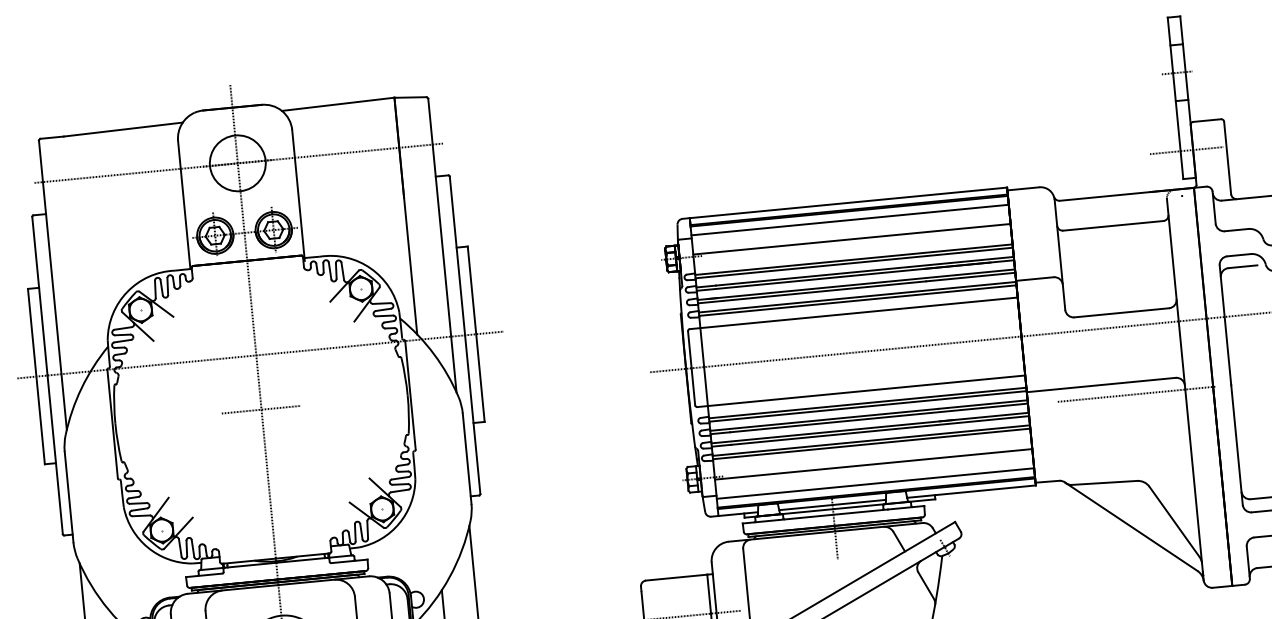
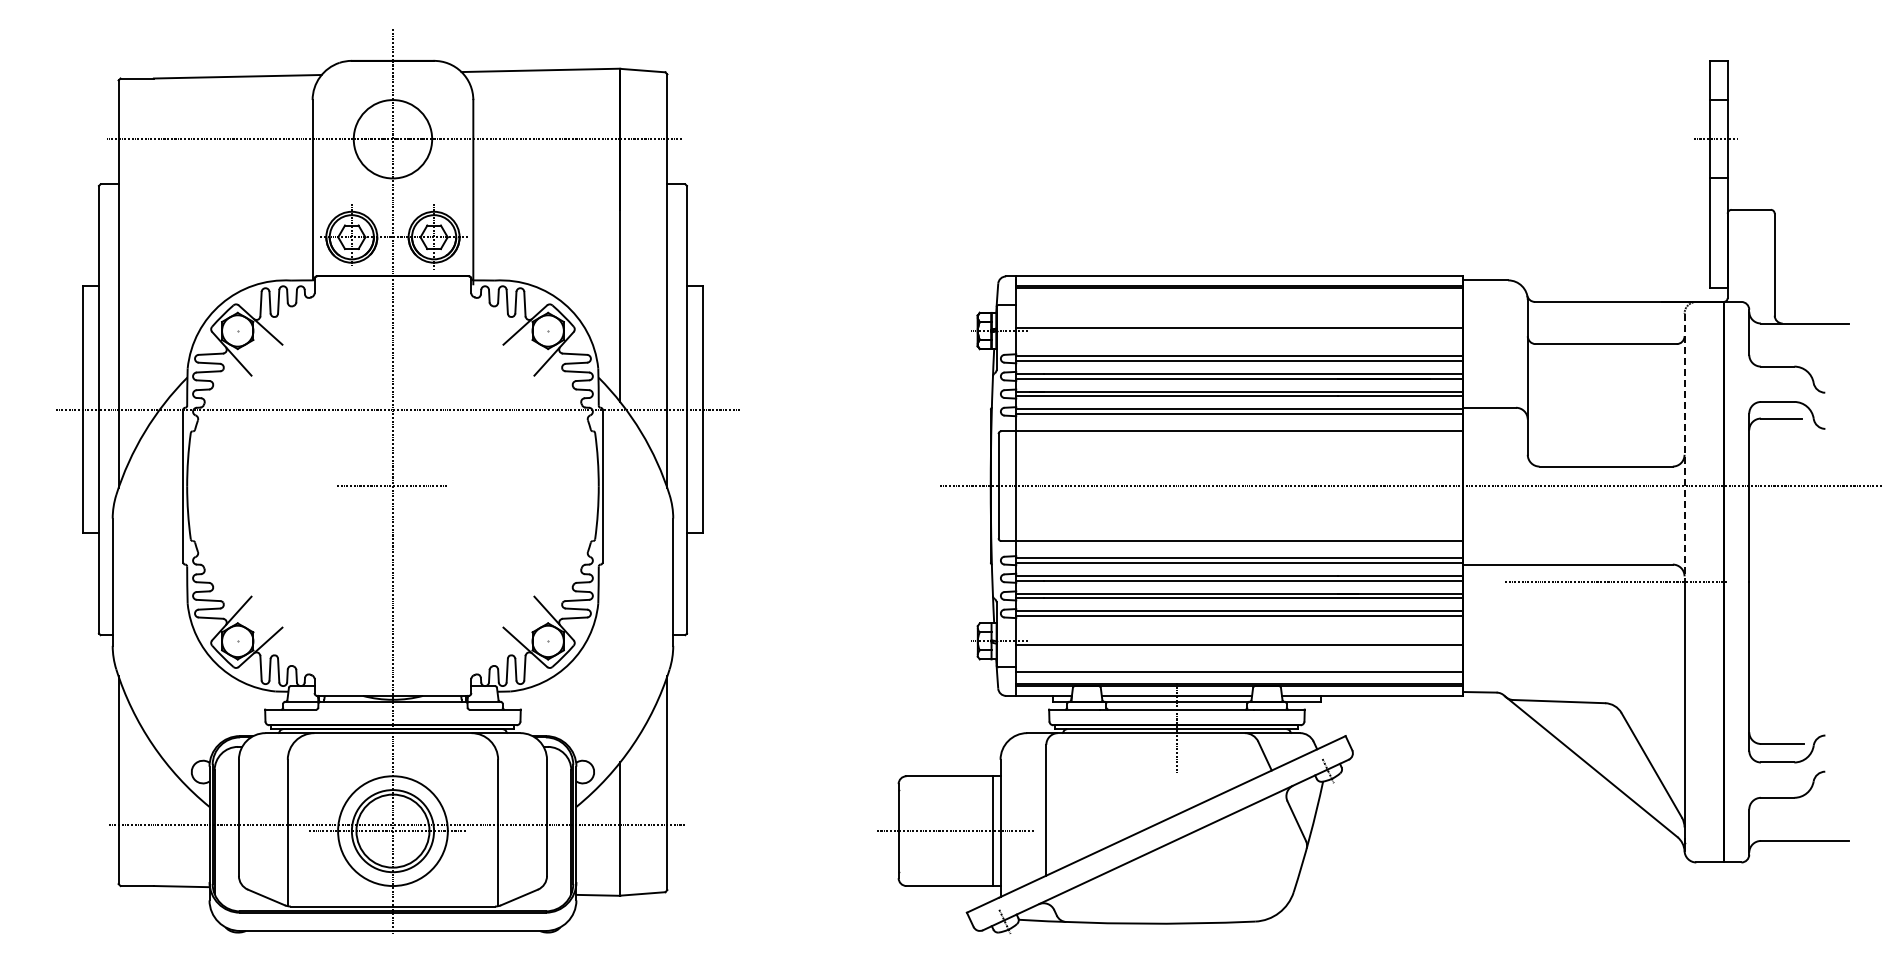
line: (1186, 150) -> (1718, 249), removed
line: (849, 219) -> (1239, 300), removed
line: (1176, 294) -> (1684, 448), solid -> dashed

